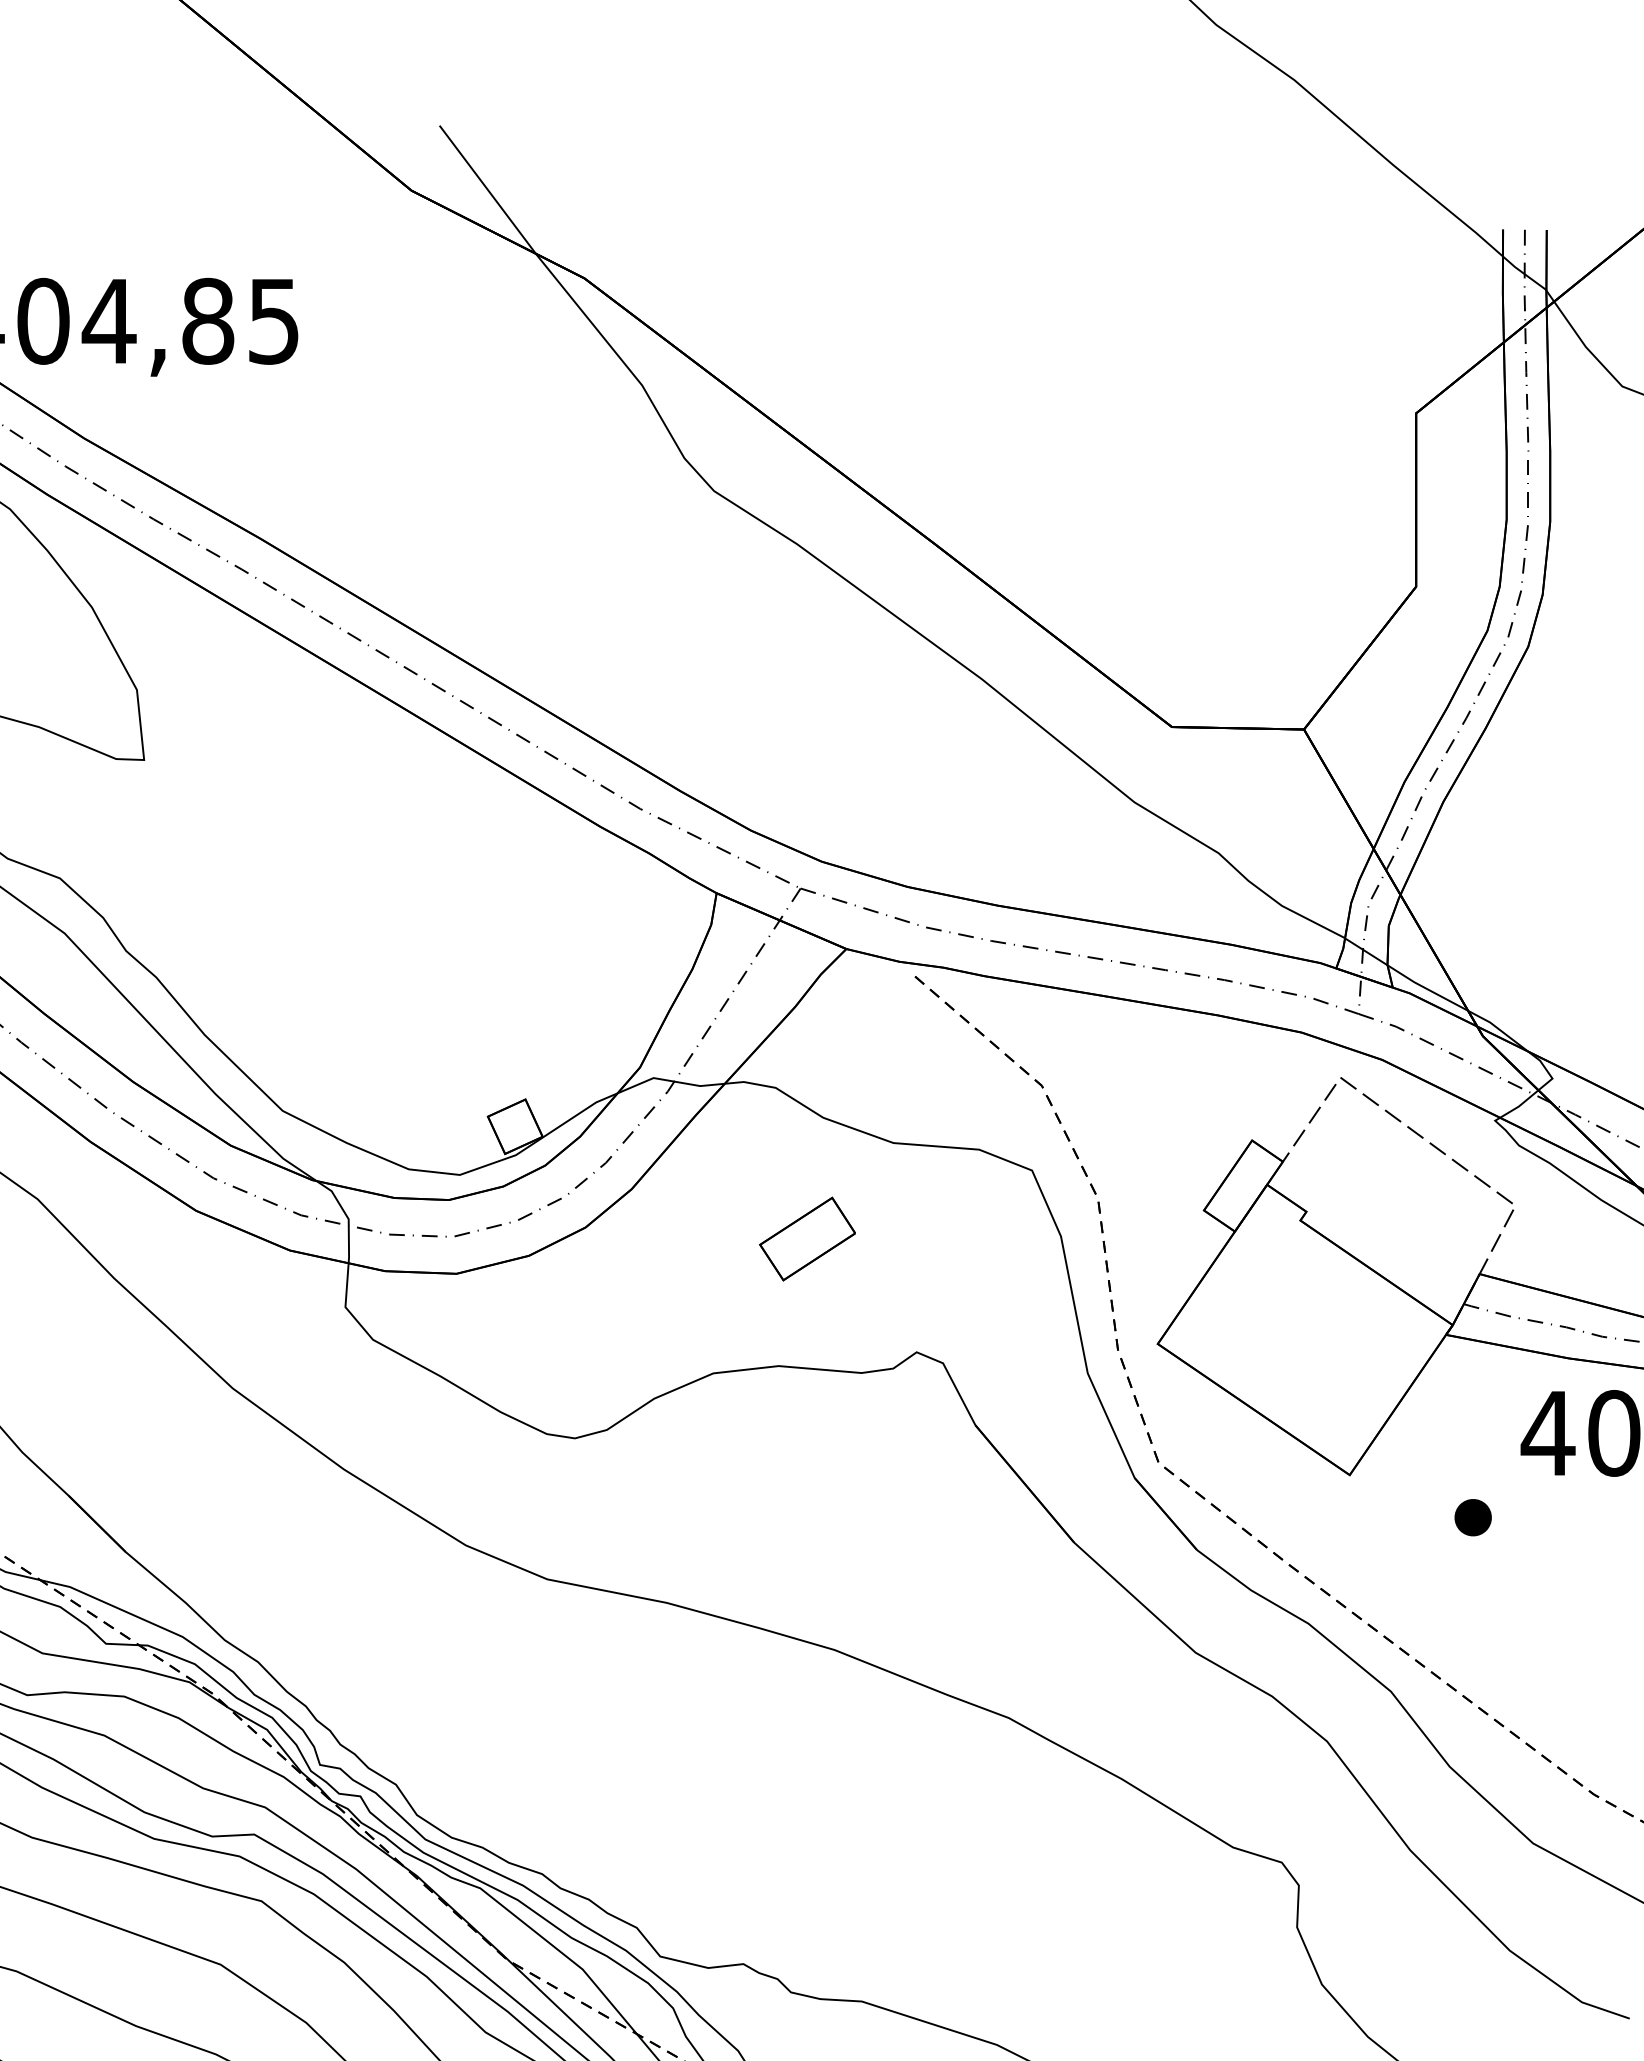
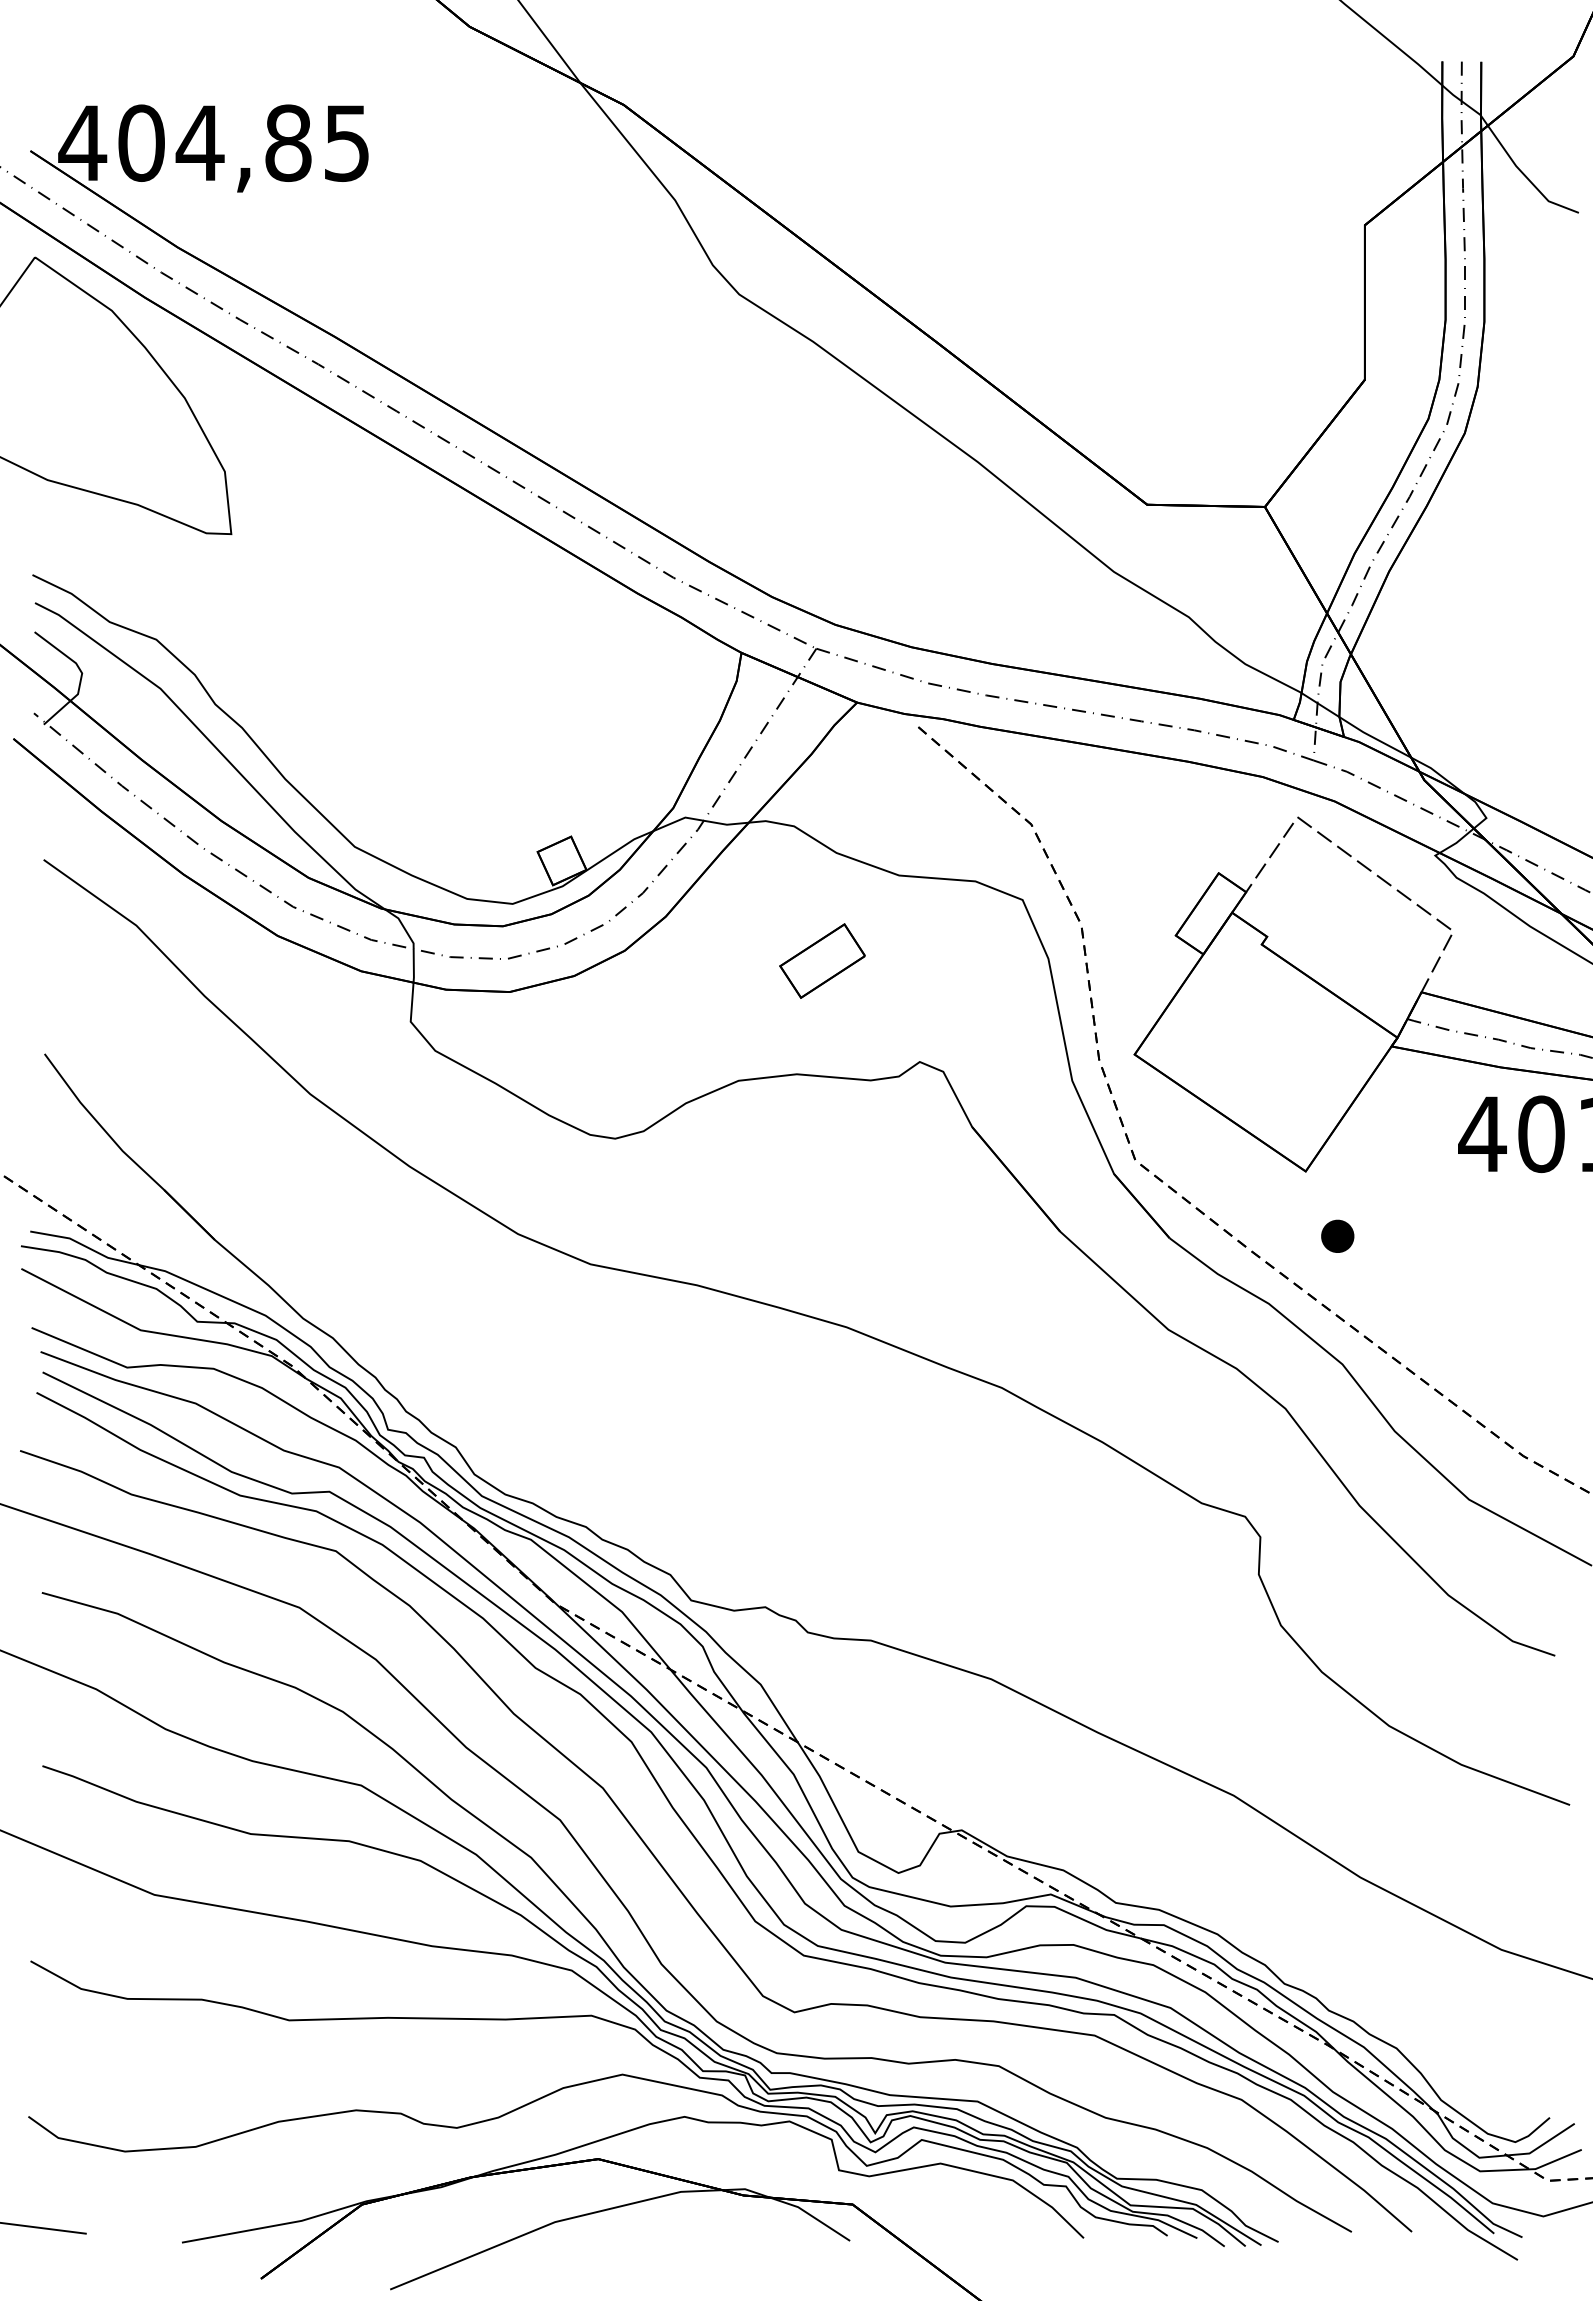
part: (1472, 1516) -> (1337, 1235), moved

